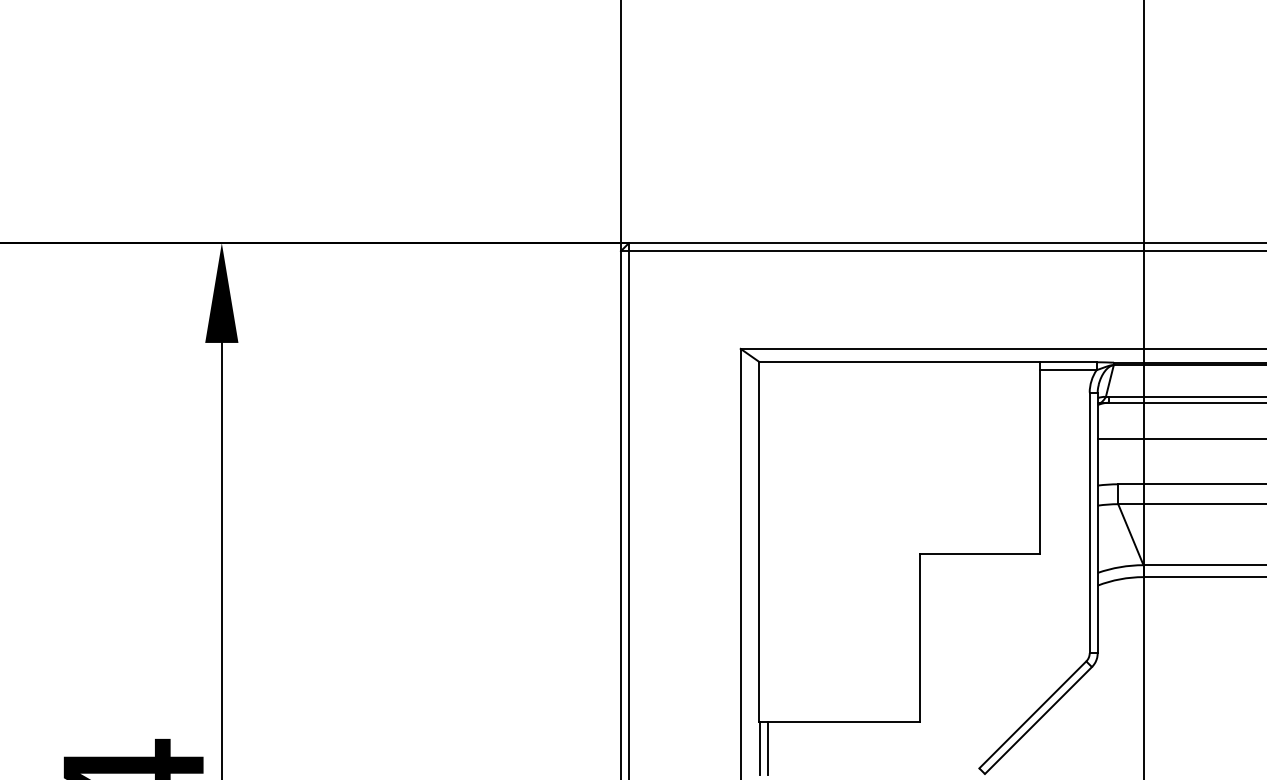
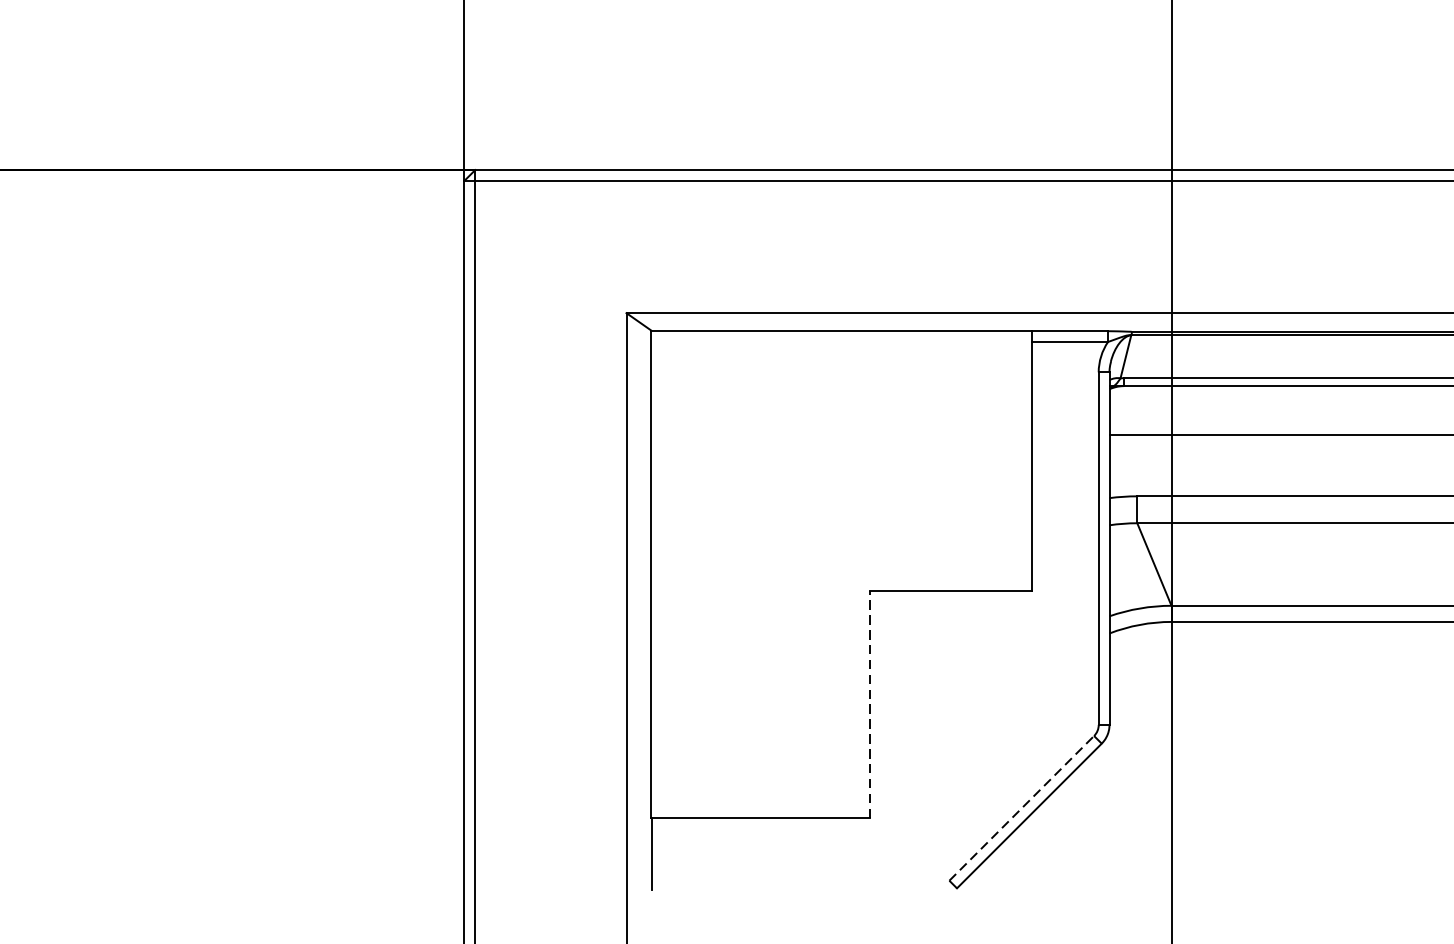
line: (920, 638) -> (869, 704), solid -> dashed
line: (1032, 714) -> (1021, 807), solid -> dashed
line: (767, 748) -> (662, 853), removed

